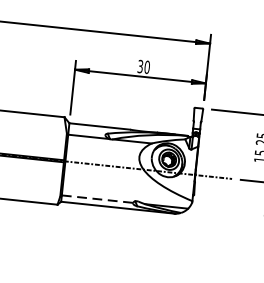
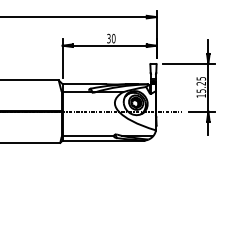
line: (97, 199) -> (88, 136), dashed -> solid

